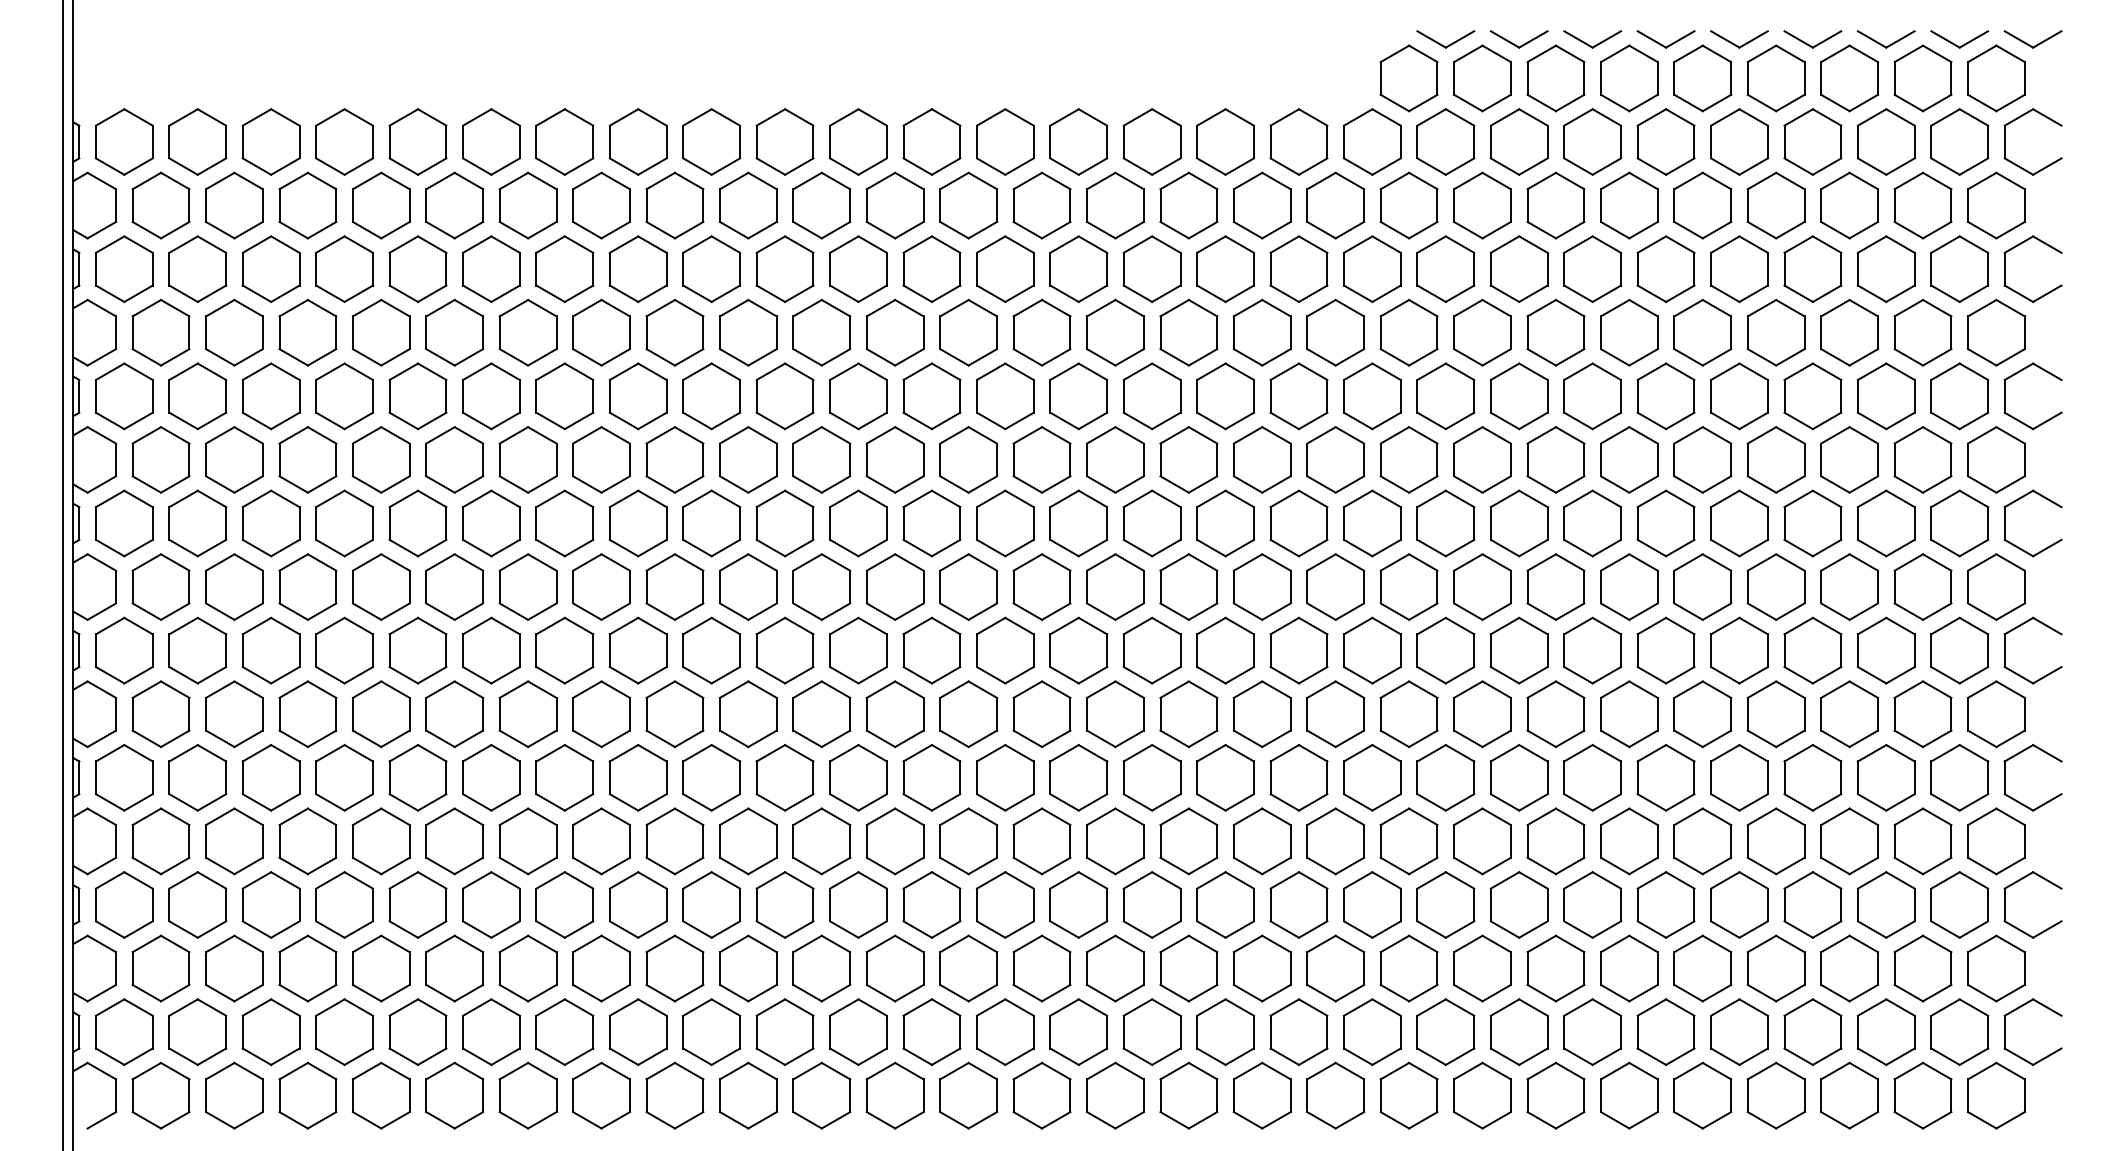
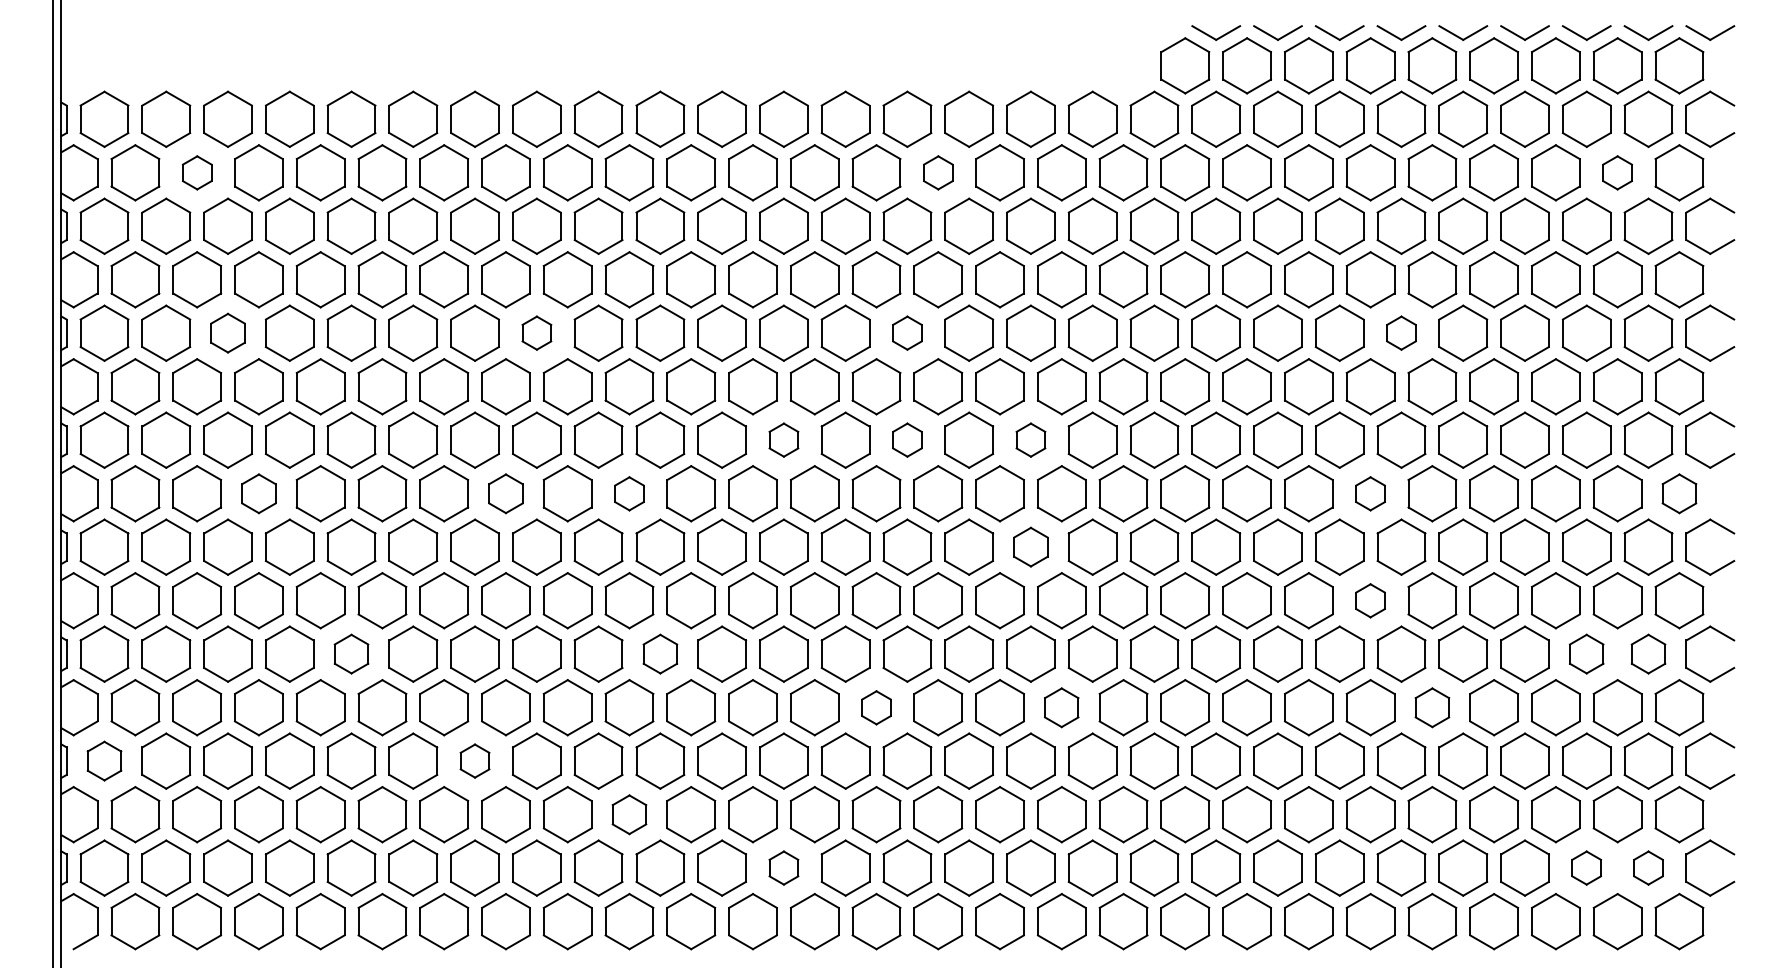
part: (234, 205) -> (197, 172), size x0.6
part: (1115, 205) -> (938, 172), size x0.6
part: (1922, 205) -> (1617, 172), size x0.6
part: (270, 395) -> (227, 332), size x0.7
part: (637, 395) -> (536, 332), size x0.6
part: (1078, 395) -> (907, 332), size x0.6
part: (1666, 395) -> (1401, 332), size x0.6
part: (931, 522) -> (783, 439), size x0.6
part: (1078, 522) -> (907, 439), size x0.6
part: (1225, 522) -> (1030, 439), size x0.6
part: (307, 586) -> (258, 493), size x0.7
part: (600, 586) -> (505, 493), size x0.7
part: (748, 586) -> (629, 493), size x0.6
part: (1629, 586) -> (1370, 493), size x0.6
part: (1996, 586) -> (1679, 493), size x0.7
part: (1225, 649) -> (1030, 546), size x0.7
part: (1629, 713) -> (1370, 600), size x0.6
part: (417, 776) -> (351, 653), size x0.7
part: (785, 776) -> (660, 653), size x0.7
part: (1885, 776) -> (1586, 653), size x0.7
part: (1959, 776) -> (1648, 653), size x0.7
part: (1041, 841) -> (876, 707), size x0.6
part: (1261, 841) -> (1061, 707), size x0.7
part: (1702, 841) -> (1432, 707), size x0.7
part: (124, 904) -> (104, 760), size x0.7
part: (564, 904) -> (474, 760), size x0.6
part: (748, 968) -> (629, 814), size x0.7
part: (931, 1031) -> (783, 867), size x0.6
part: (1885, 1031) -> (1586, 867), size x0.6
part: (1959, 1031) -> (1648, 867), size x0.6

